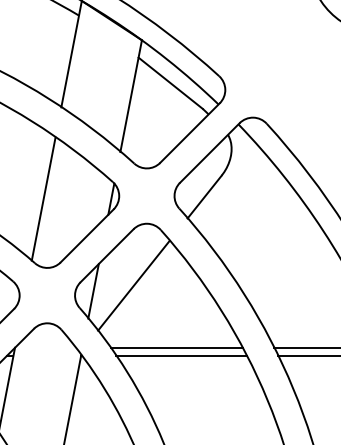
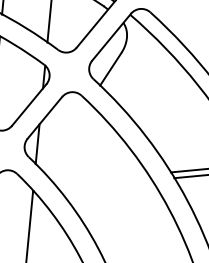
line: (133, 285) -> (65, 137), removed
line: (176, 347) -> (100, 178), removed
line: (181, 356) -> (105, 185), removed

